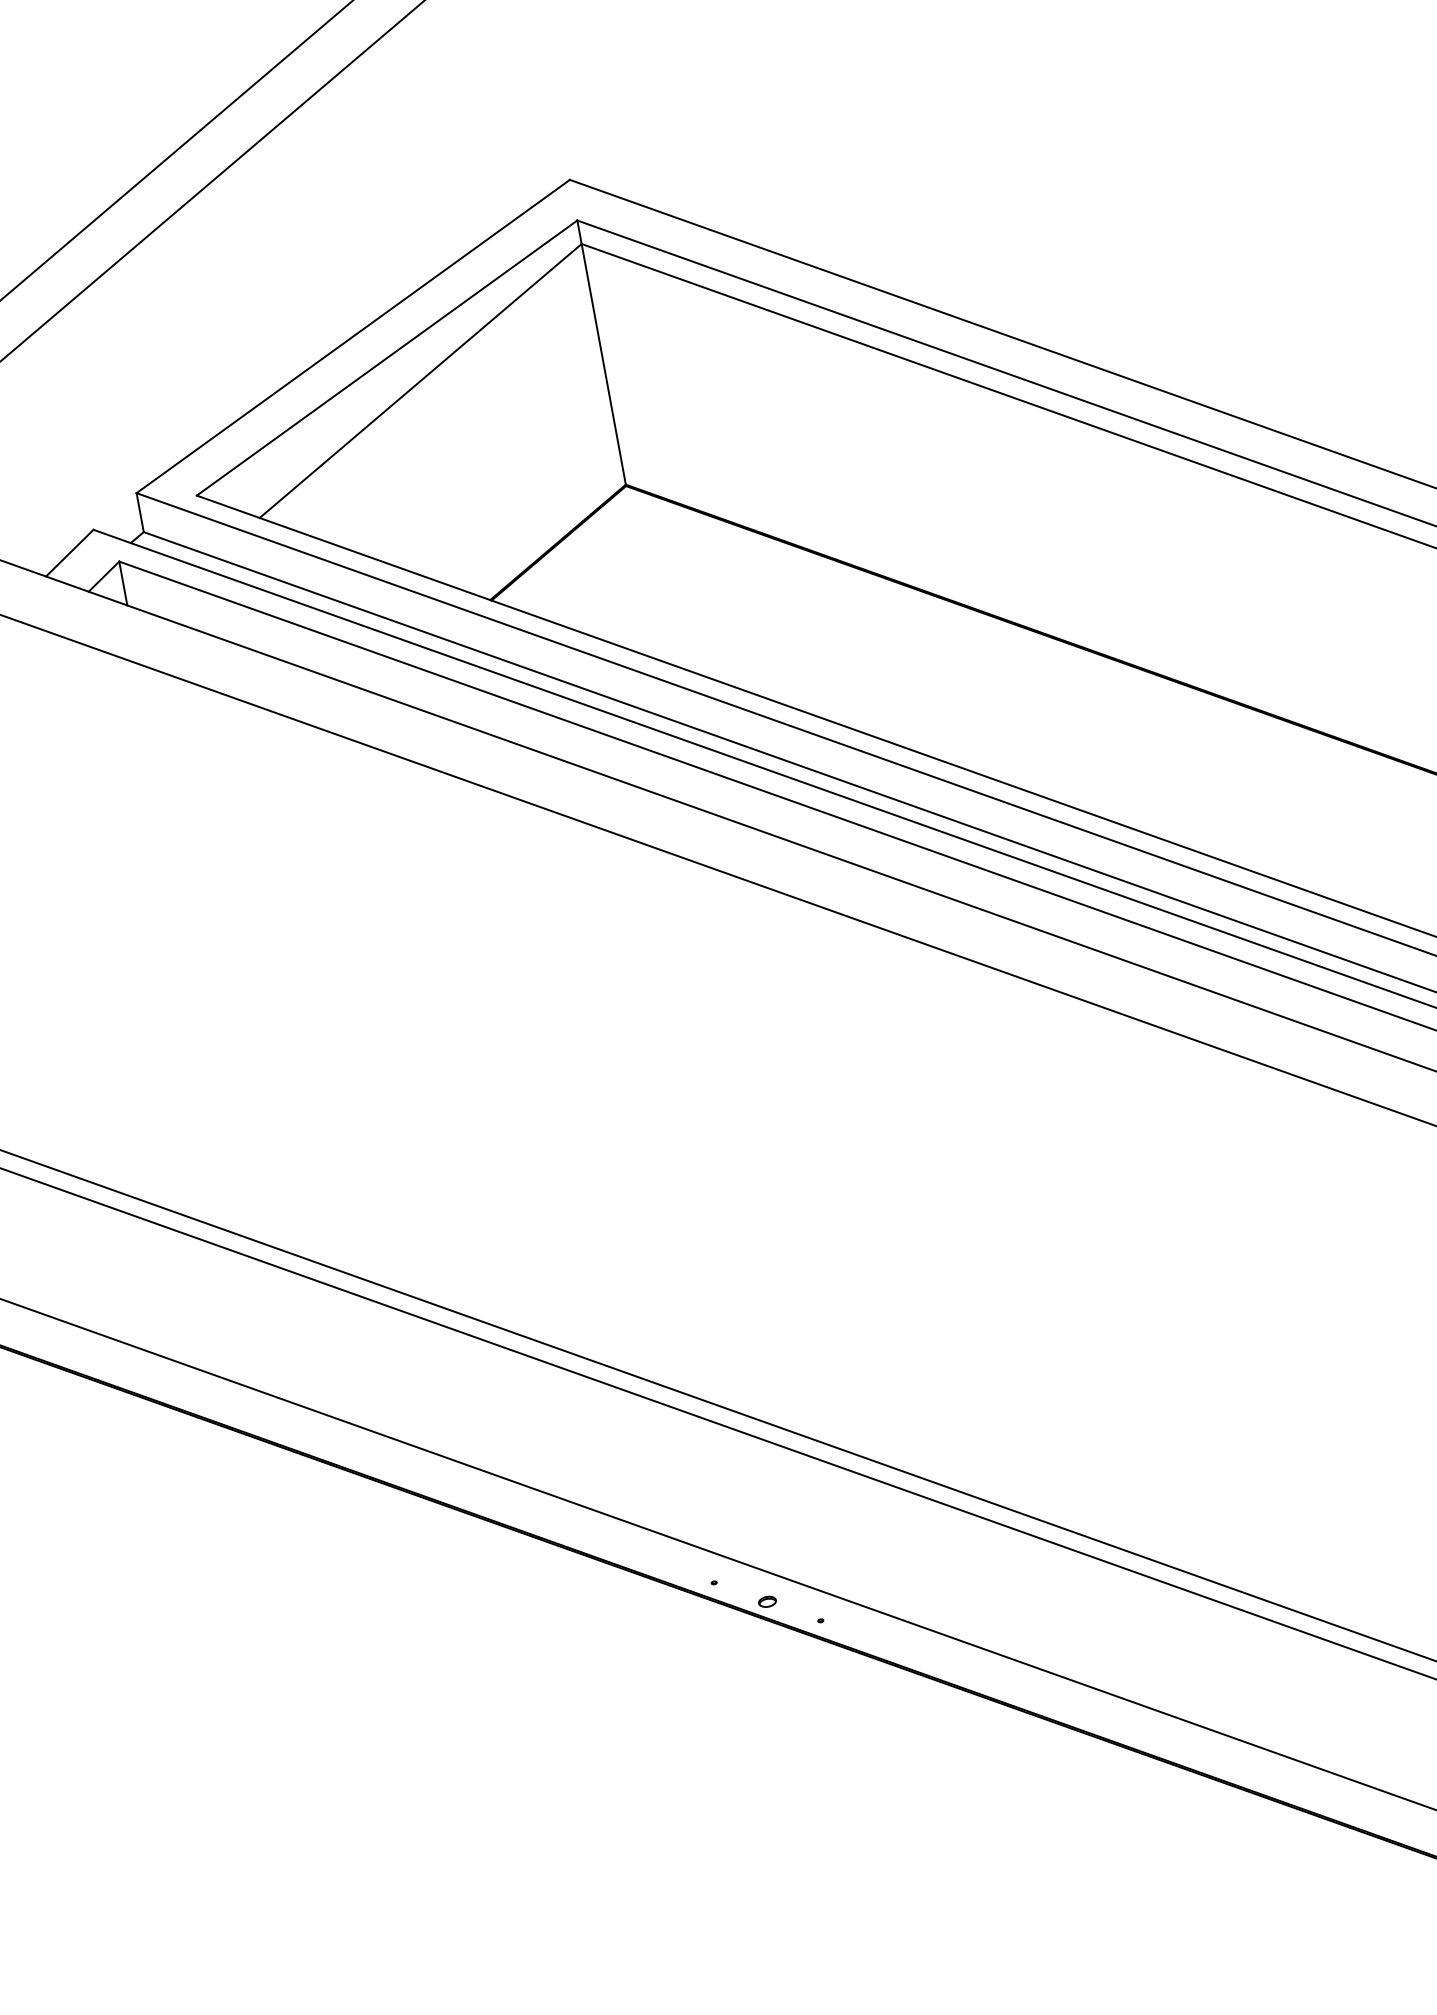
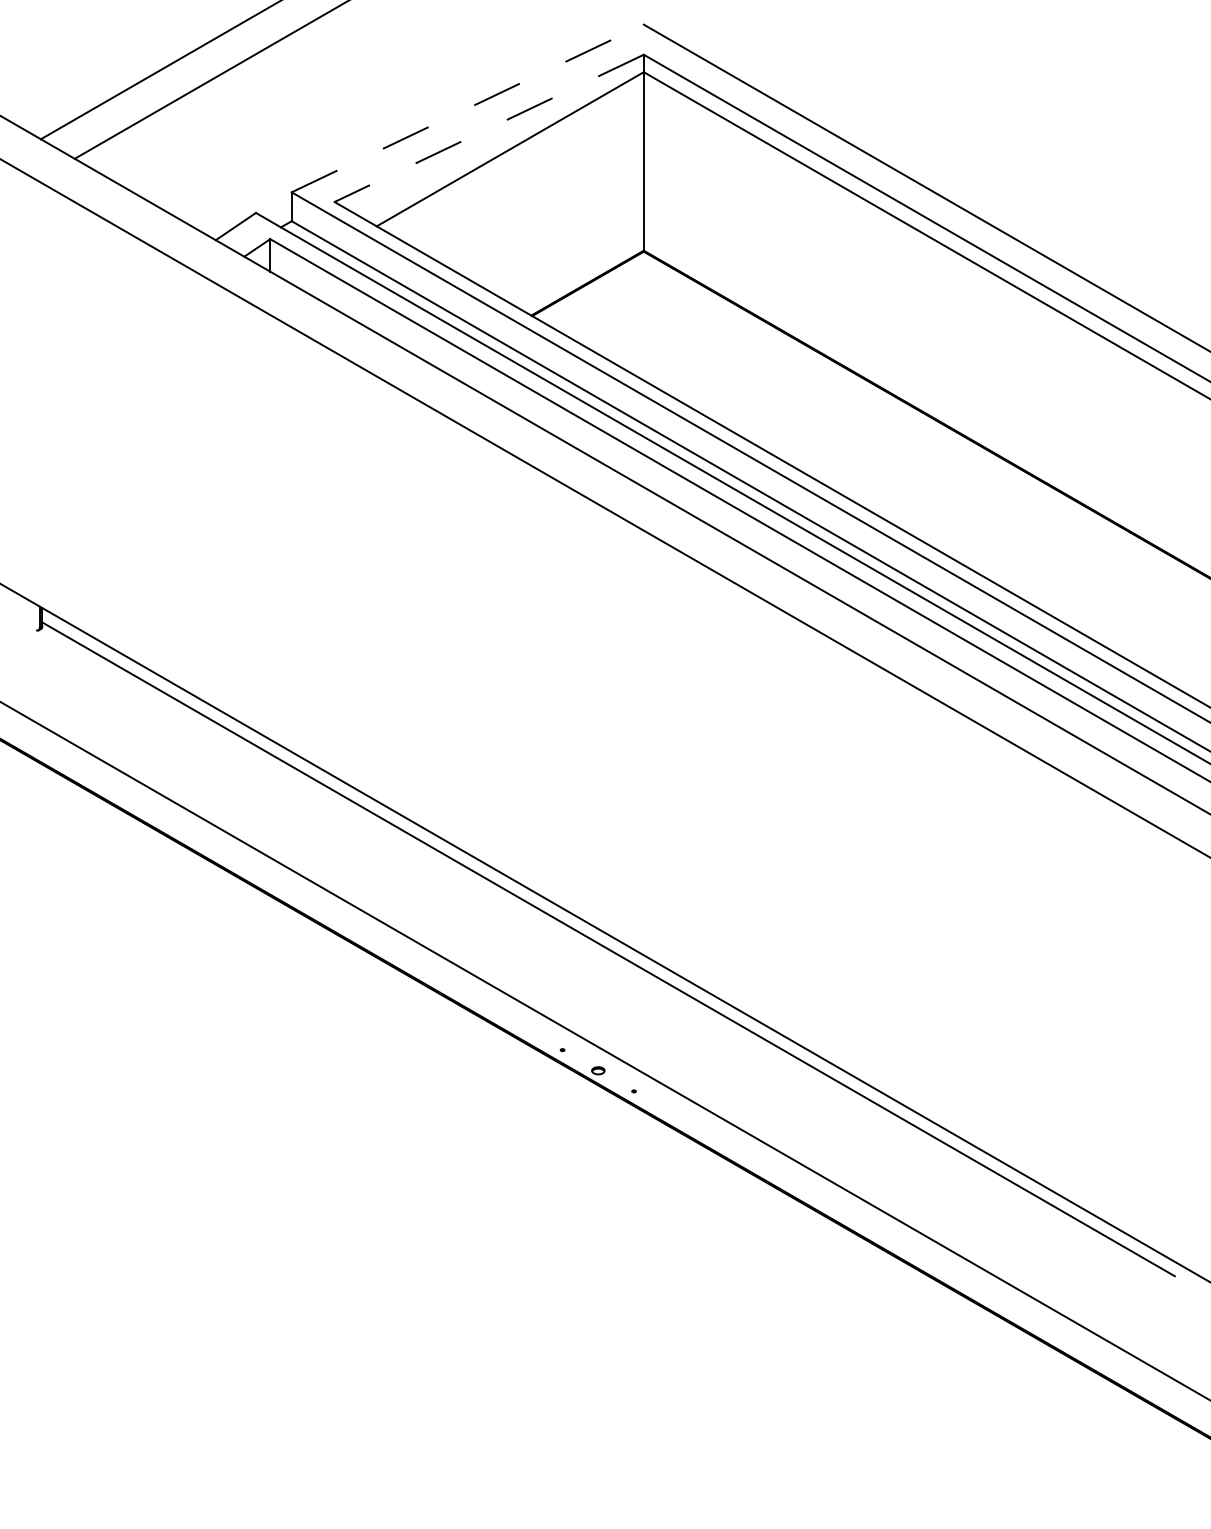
line: (352, 336) -> (467, 108), solid -> dashed
line: (386, 358) -> (488, 128), solid -> dashed

